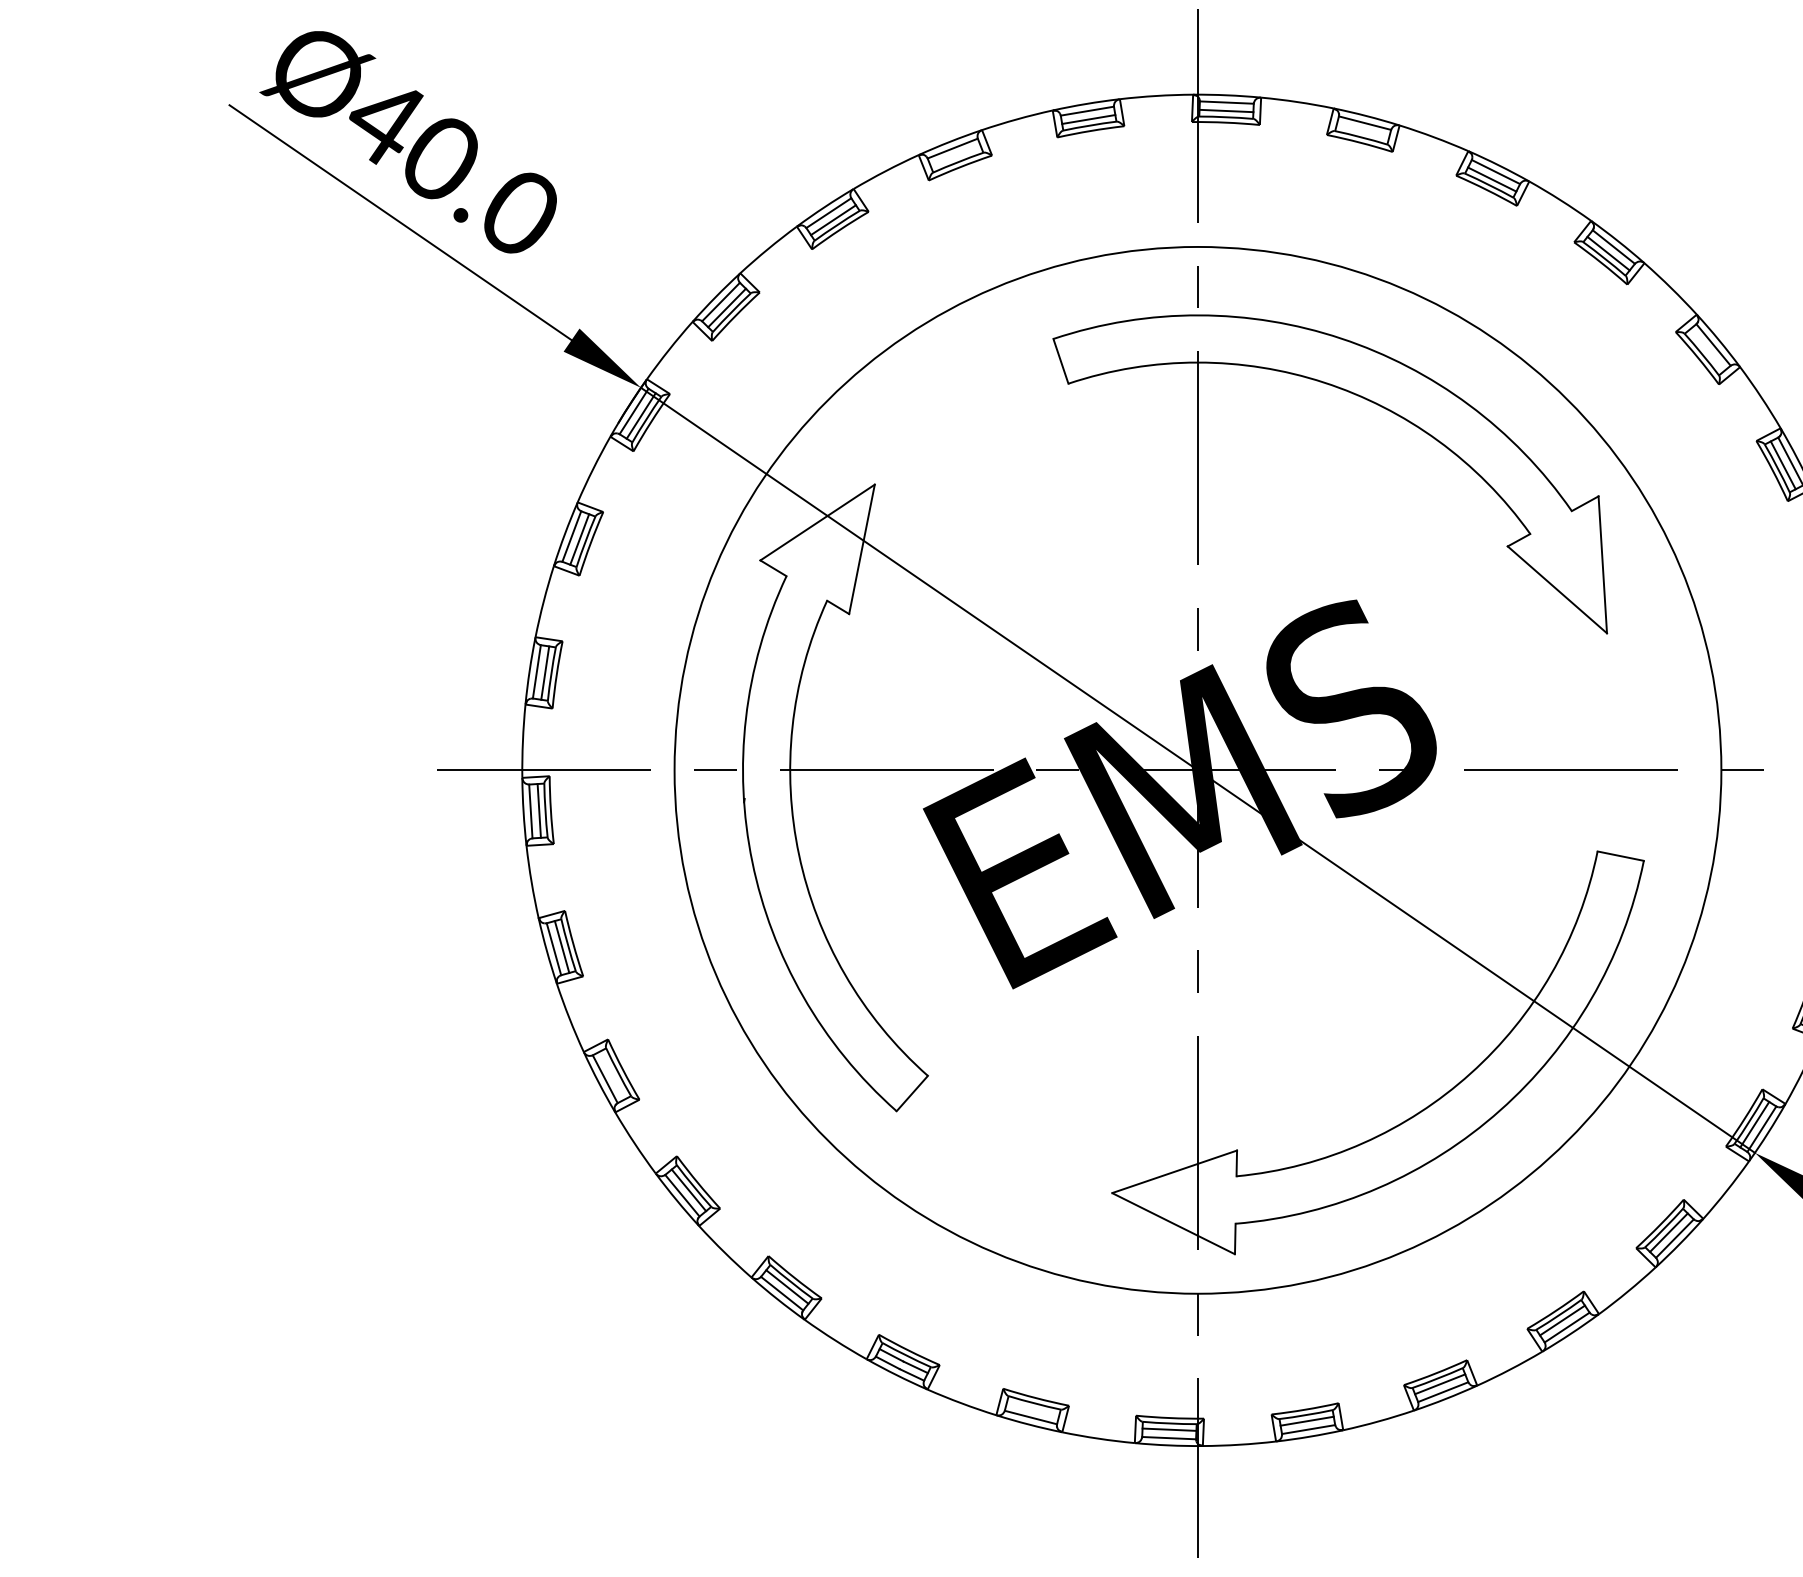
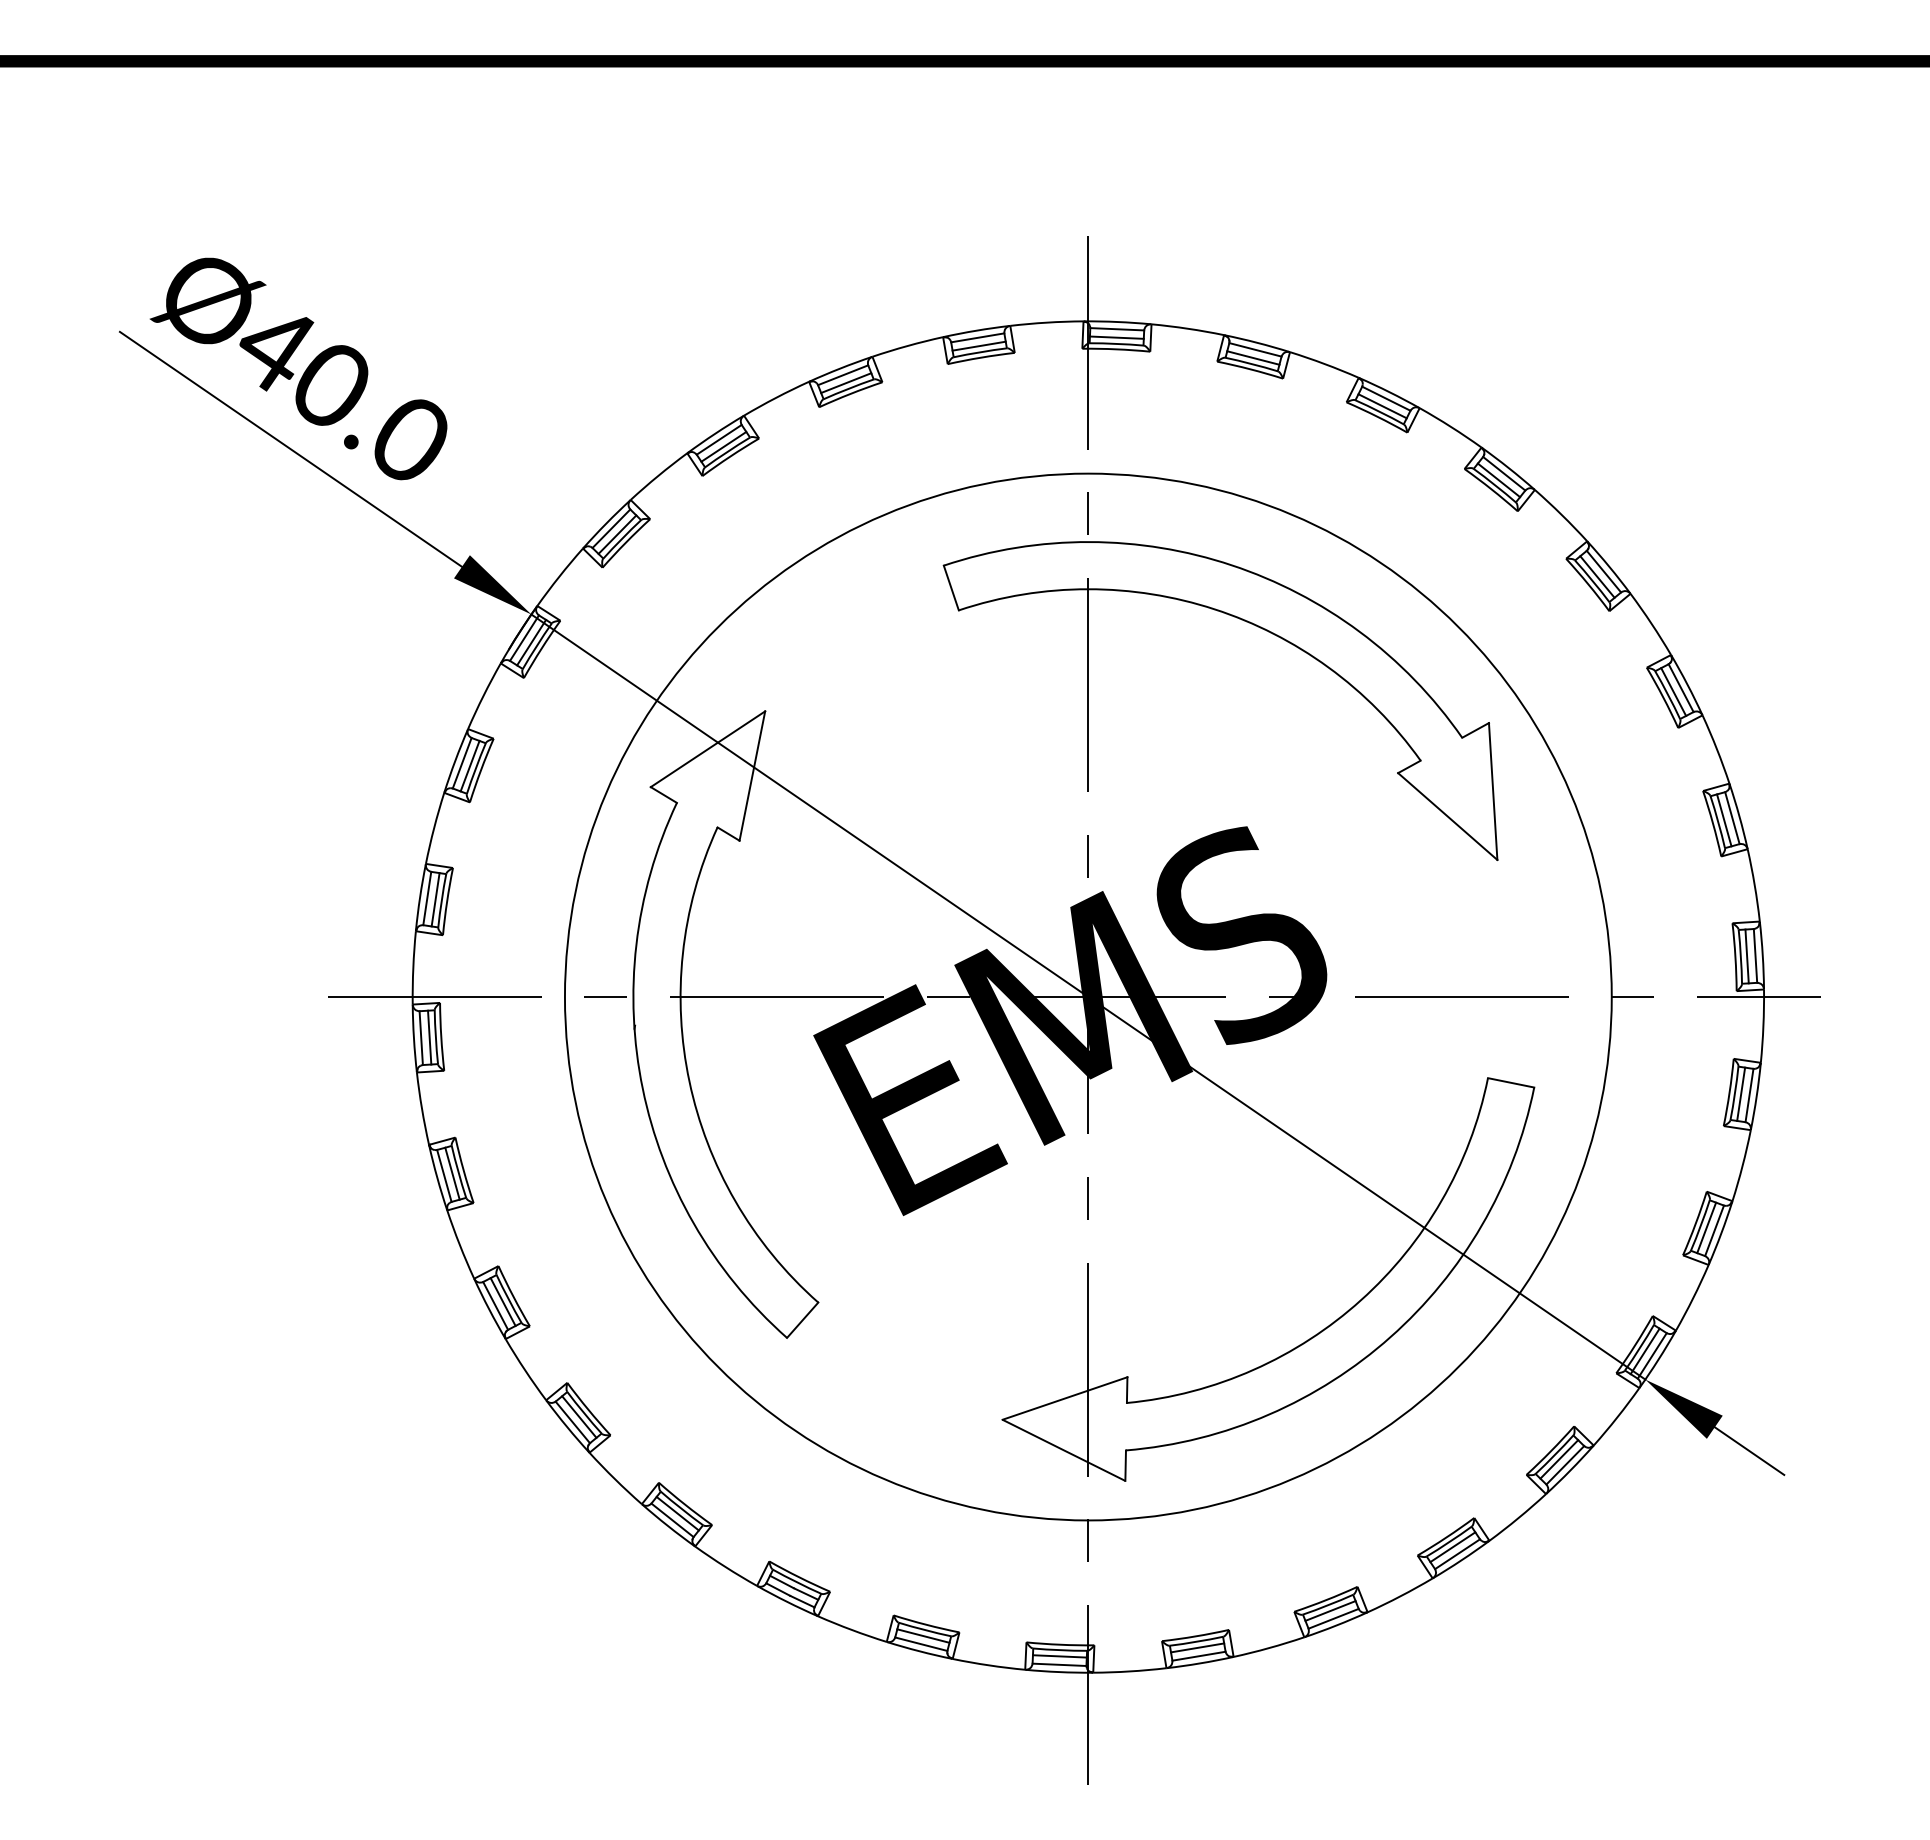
line: (1363, 130) -> (1253, 357), added
line: (956, 156) -> (846, 383), added
line: (1707, 349) -> (1597, 576), added
line: (612, 1074) -> (502, 1301), added
line: (1033, 1408) -> (923, 1635), added

